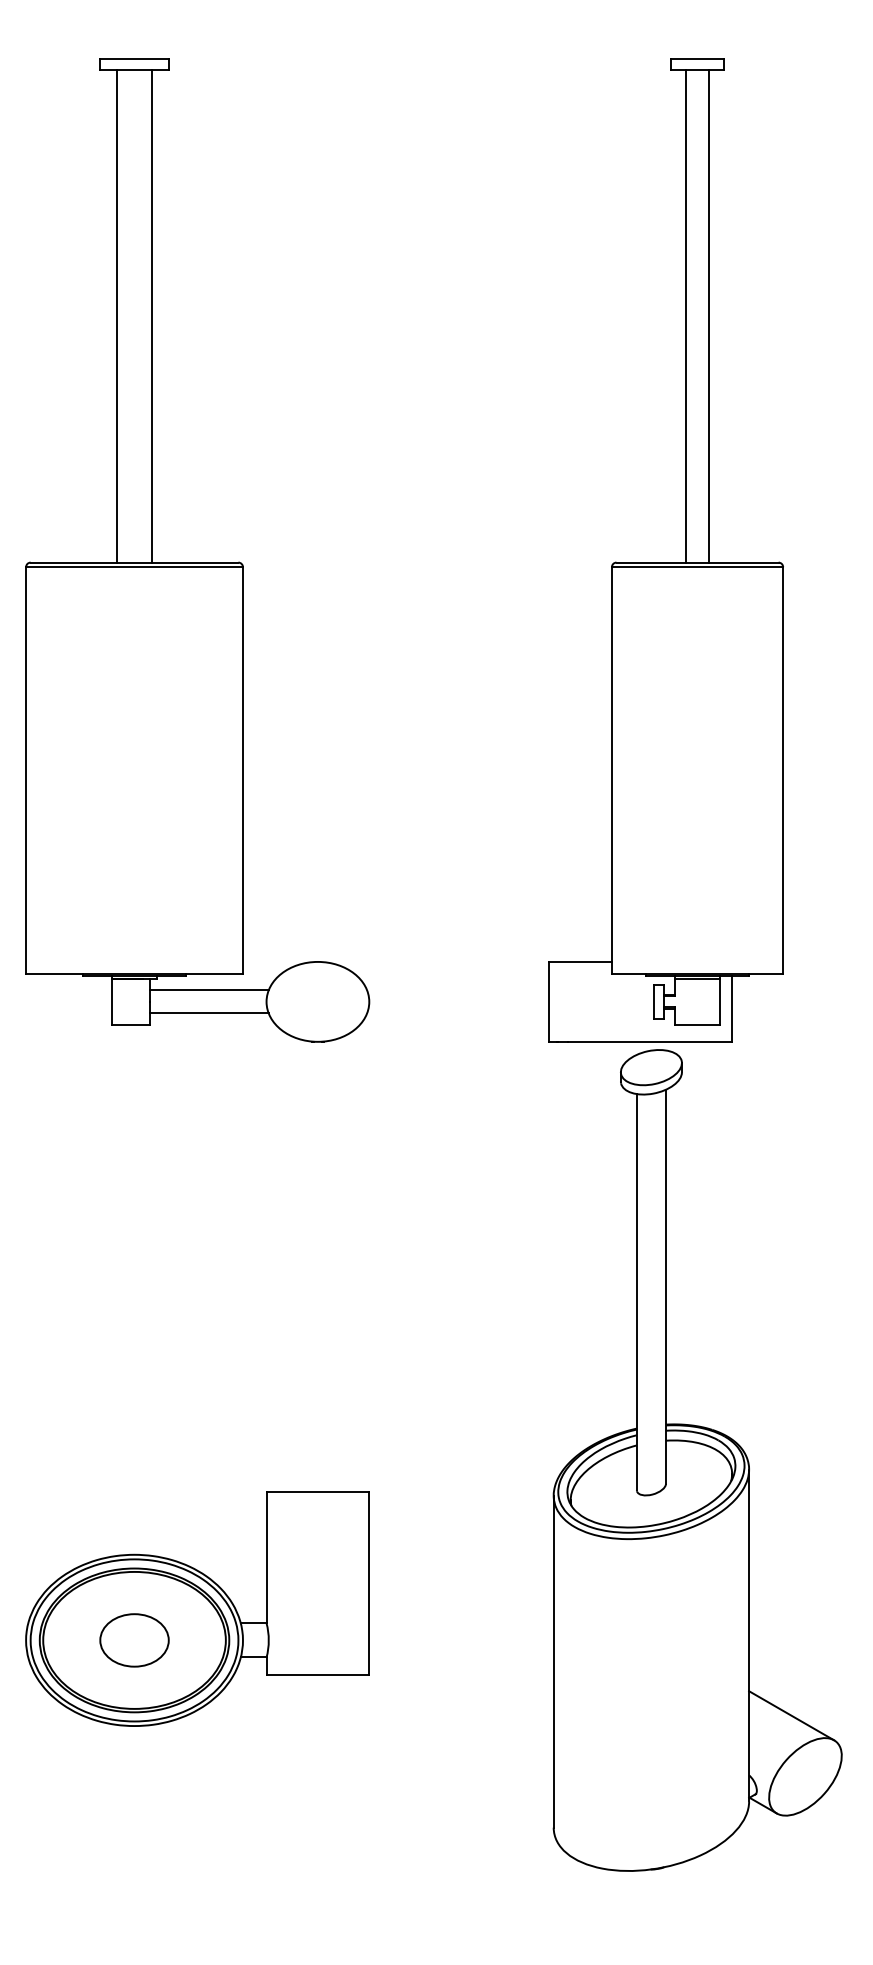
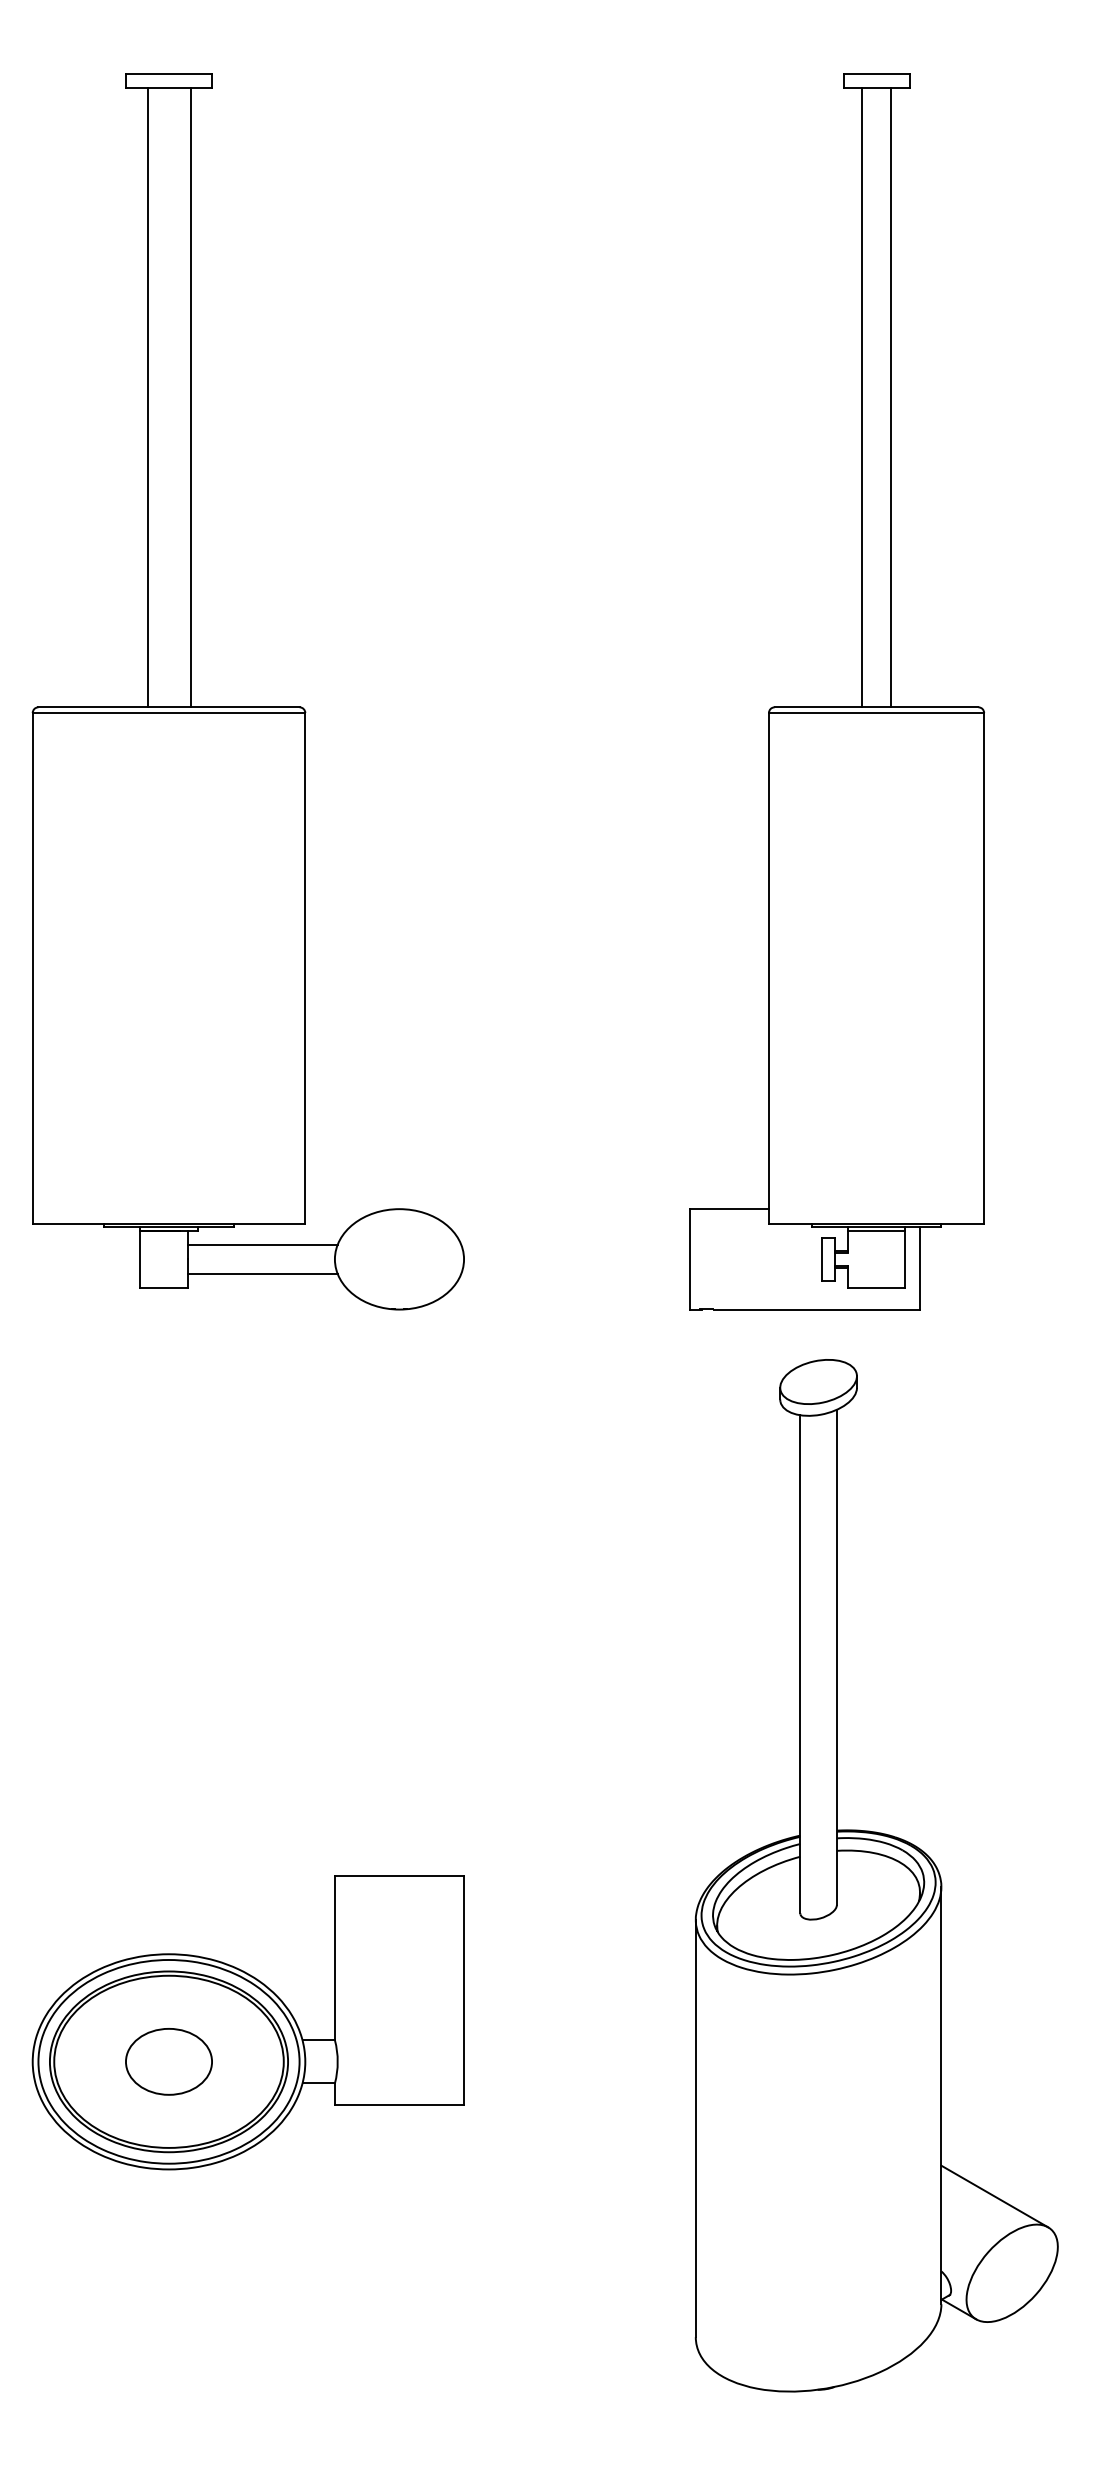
part: (697, 1460) -> (876, 1875), moved

